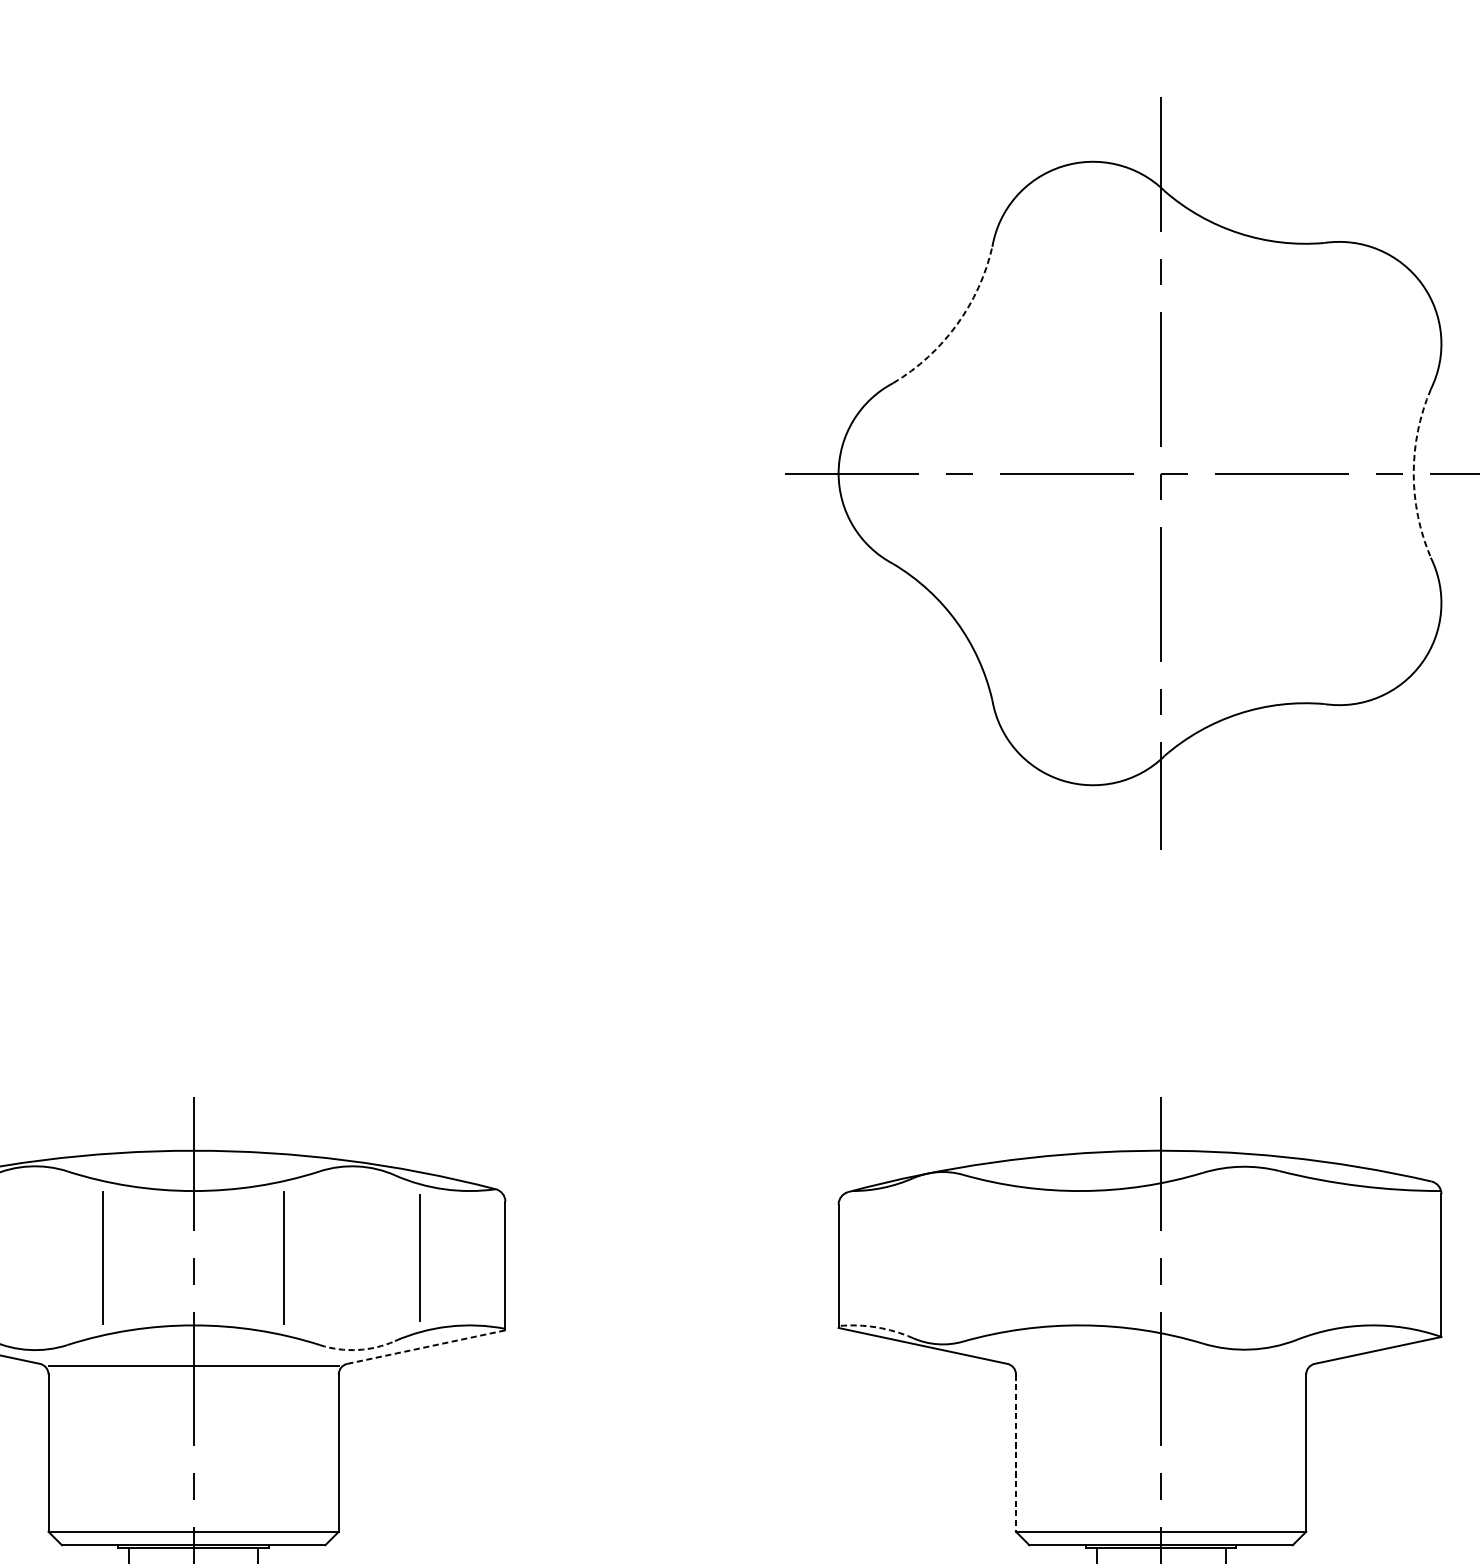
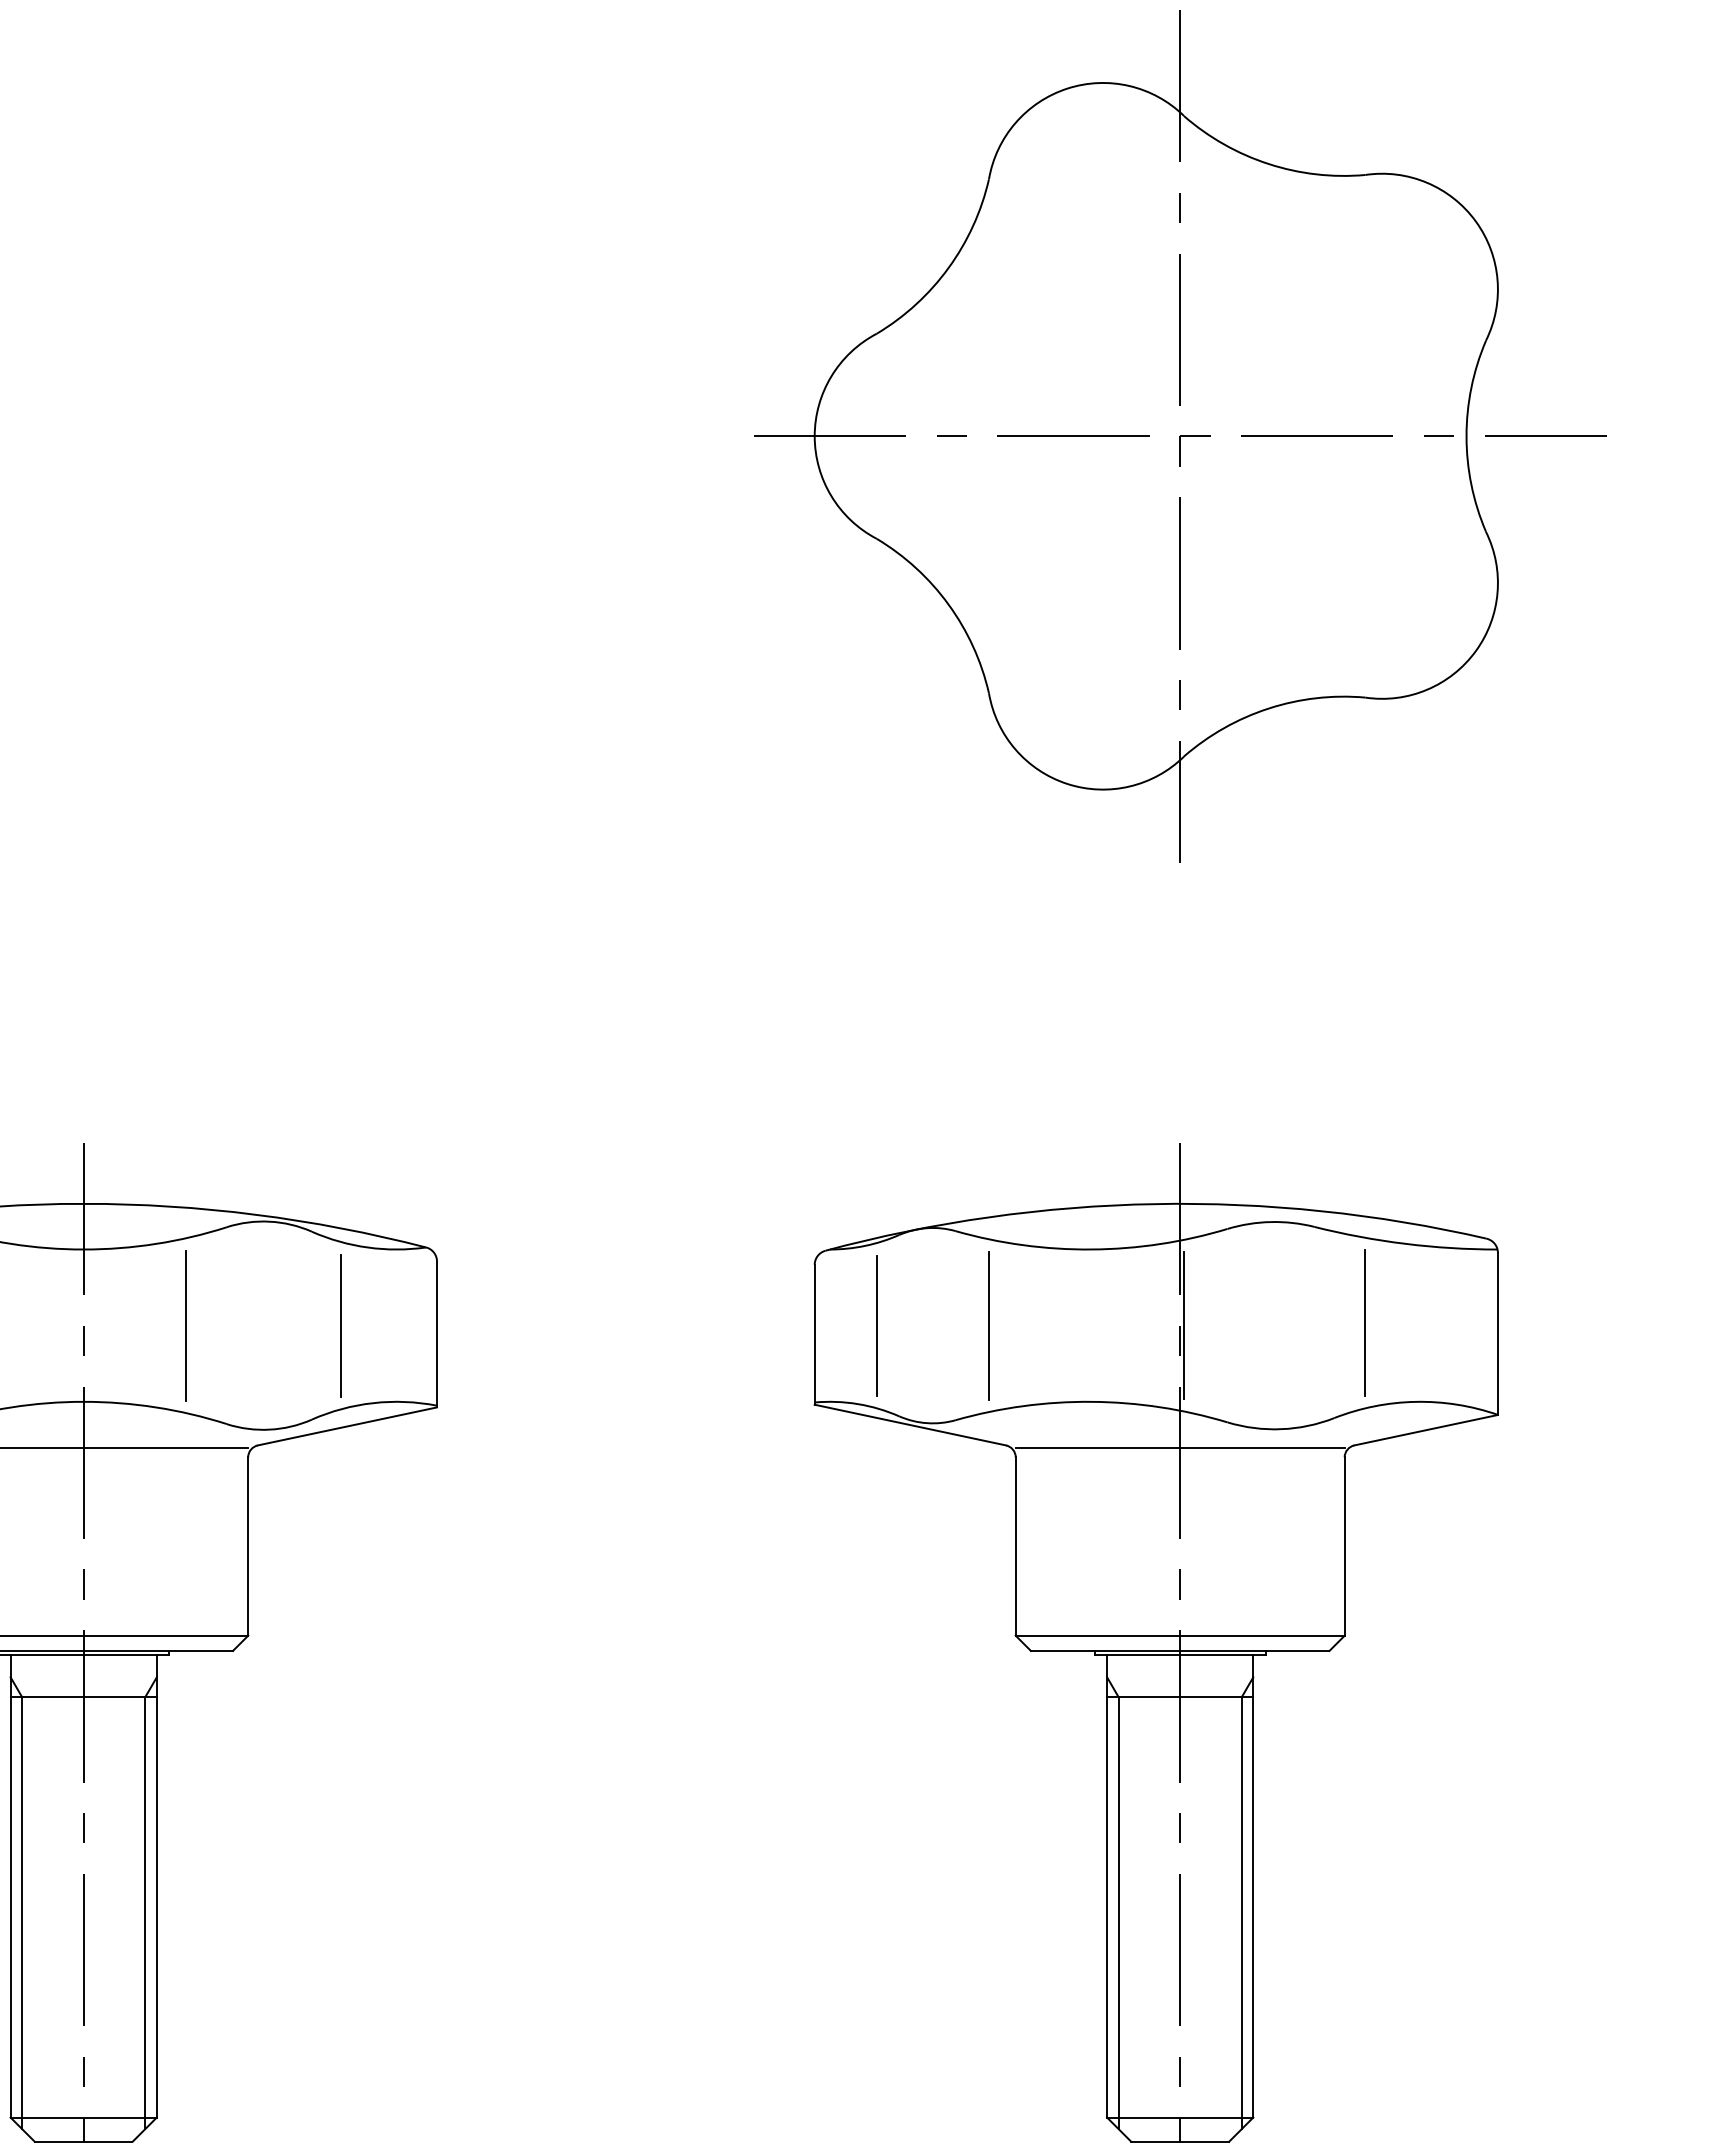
arc: (956, 325) -> (948, 268), dashed -> solid
arc: (1413, 473) -> (1466, 436), dashed -> solid
line: (1324, 1255) -> (1365, 1322), added
line: (893, 1258) -> (876, 1325), added
line: (991, 1258) -> (988, 1325), added
line: (1164, 1258) -> (1183, 1325), added
arc: (876, 1327) -> (857, 1404), dashed -> solid
line: (426, 1347) -> (347, 1426), dashed -> solid
arc: (357, 1349) -> (269, 1429), dashed -> solid
line: (1160, 1365) -> (1179, 1447), added
line: (1015, 1453) -> (1015, 1547), dashed -> solid

